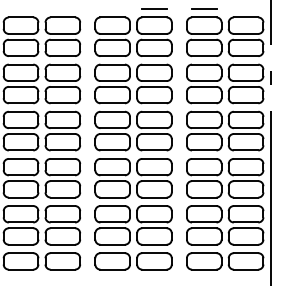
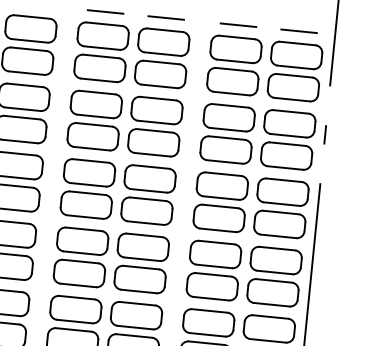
line: (112, 9) -> (105, 12), added
line: (245, 9) -> (298, 31), added

